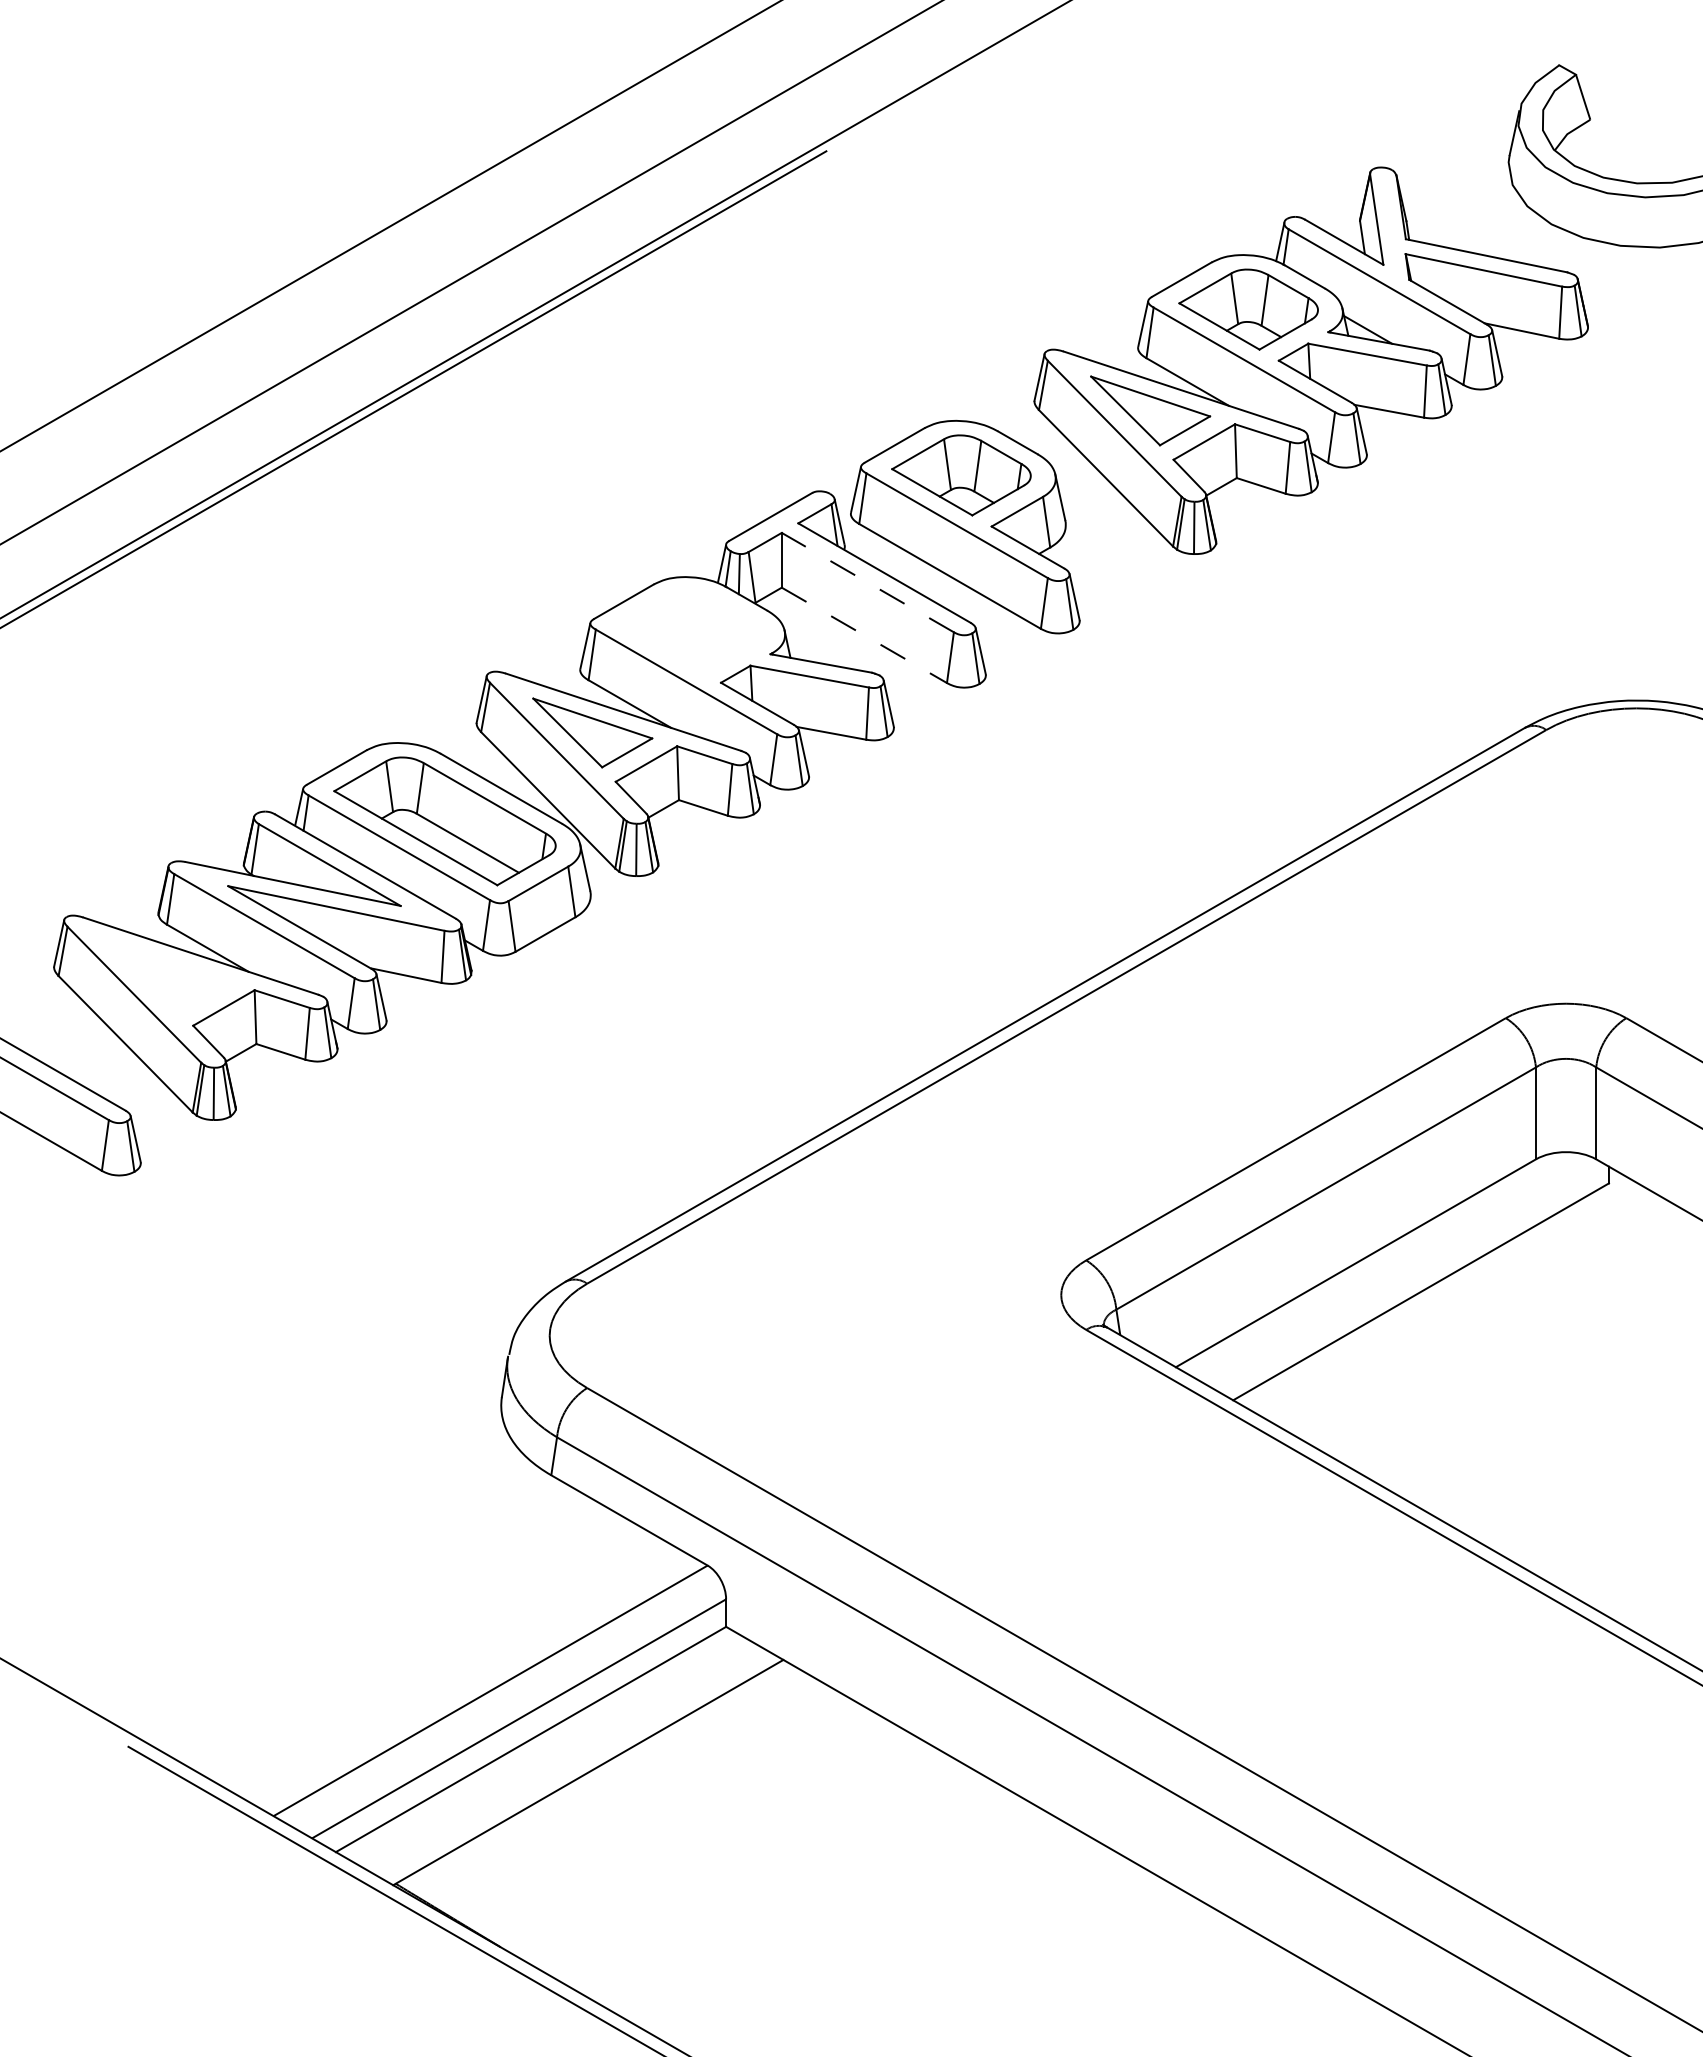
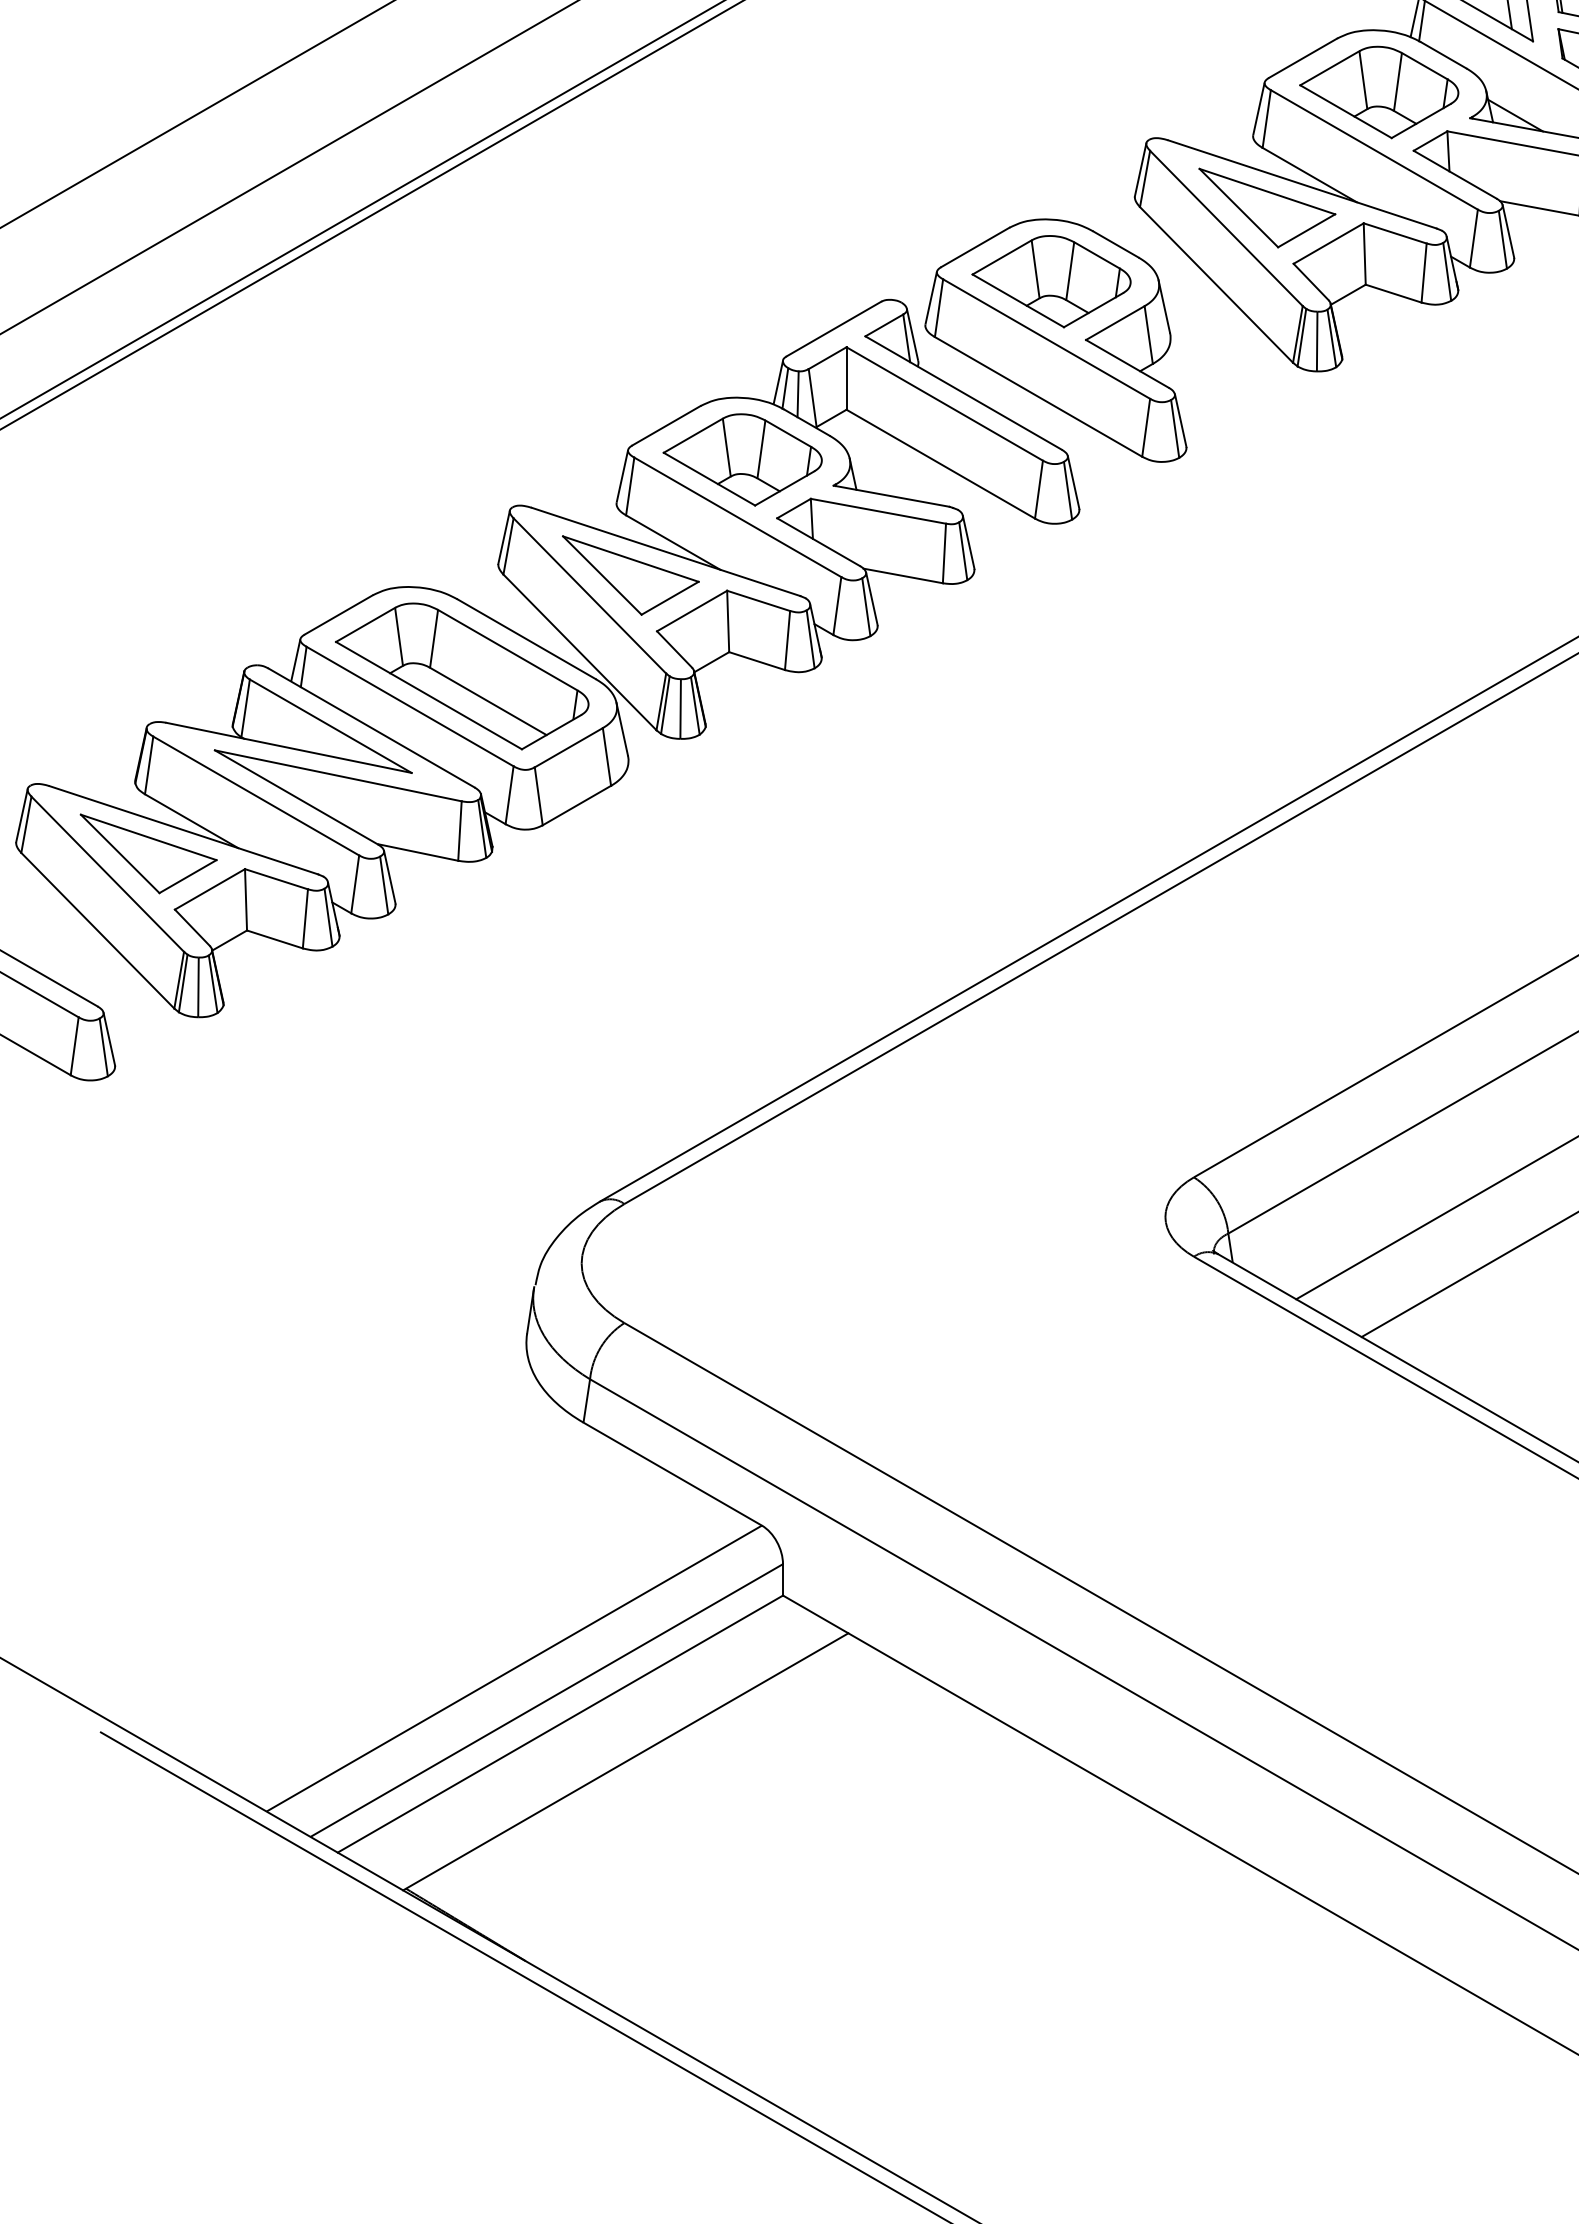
line: (867, 582) -> (944, 403), dashed -> solid
part: (690, 631) -> (742, 459), added
line: (864, 635) -> (940, 464), dashed -> solid
part: (169, 976) -> (147, 853), added

